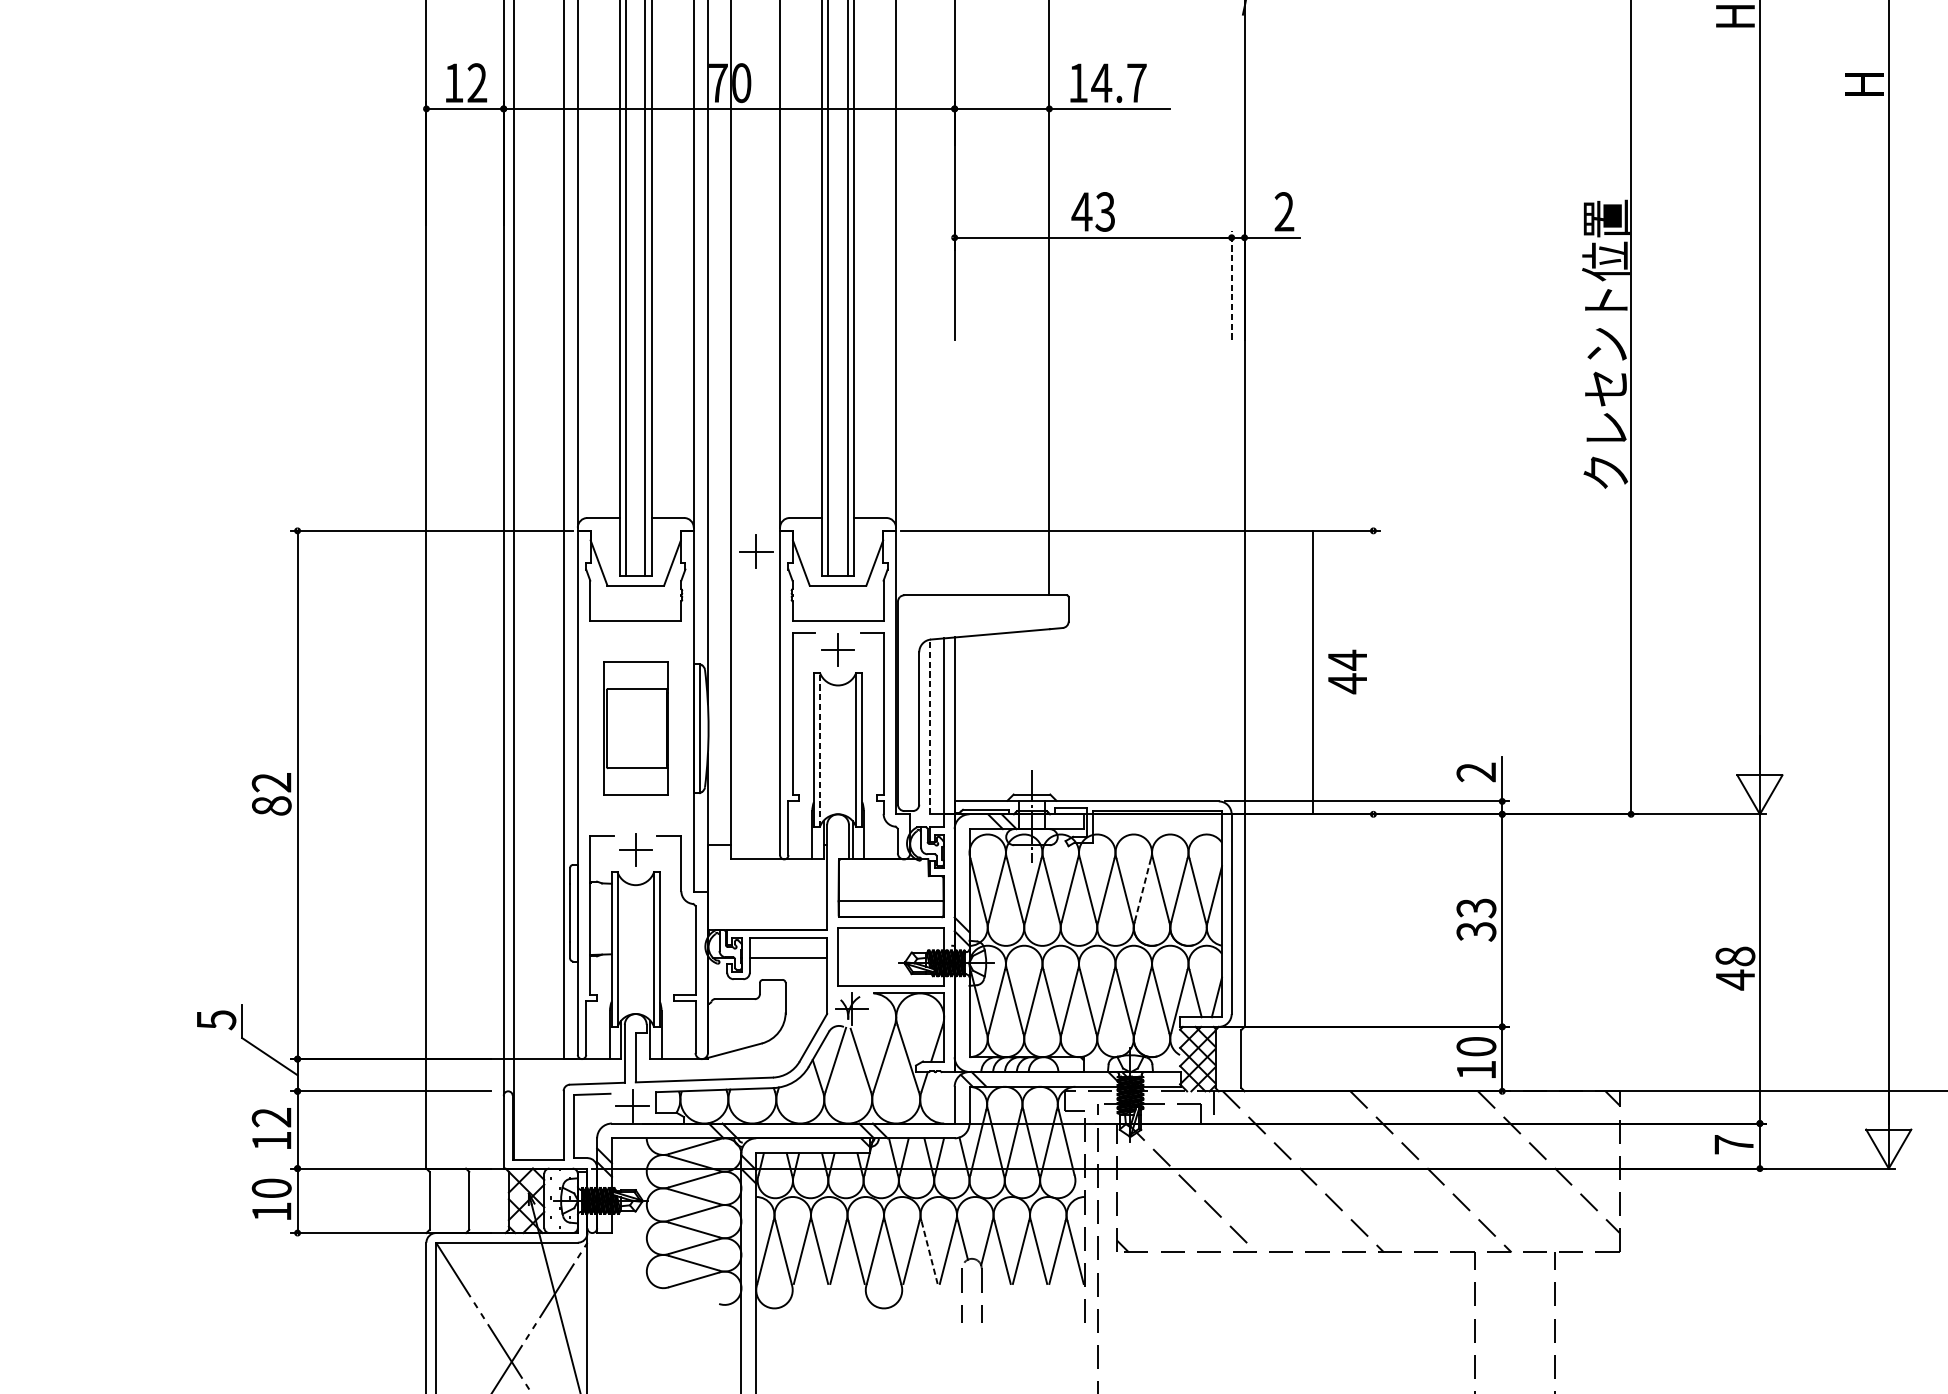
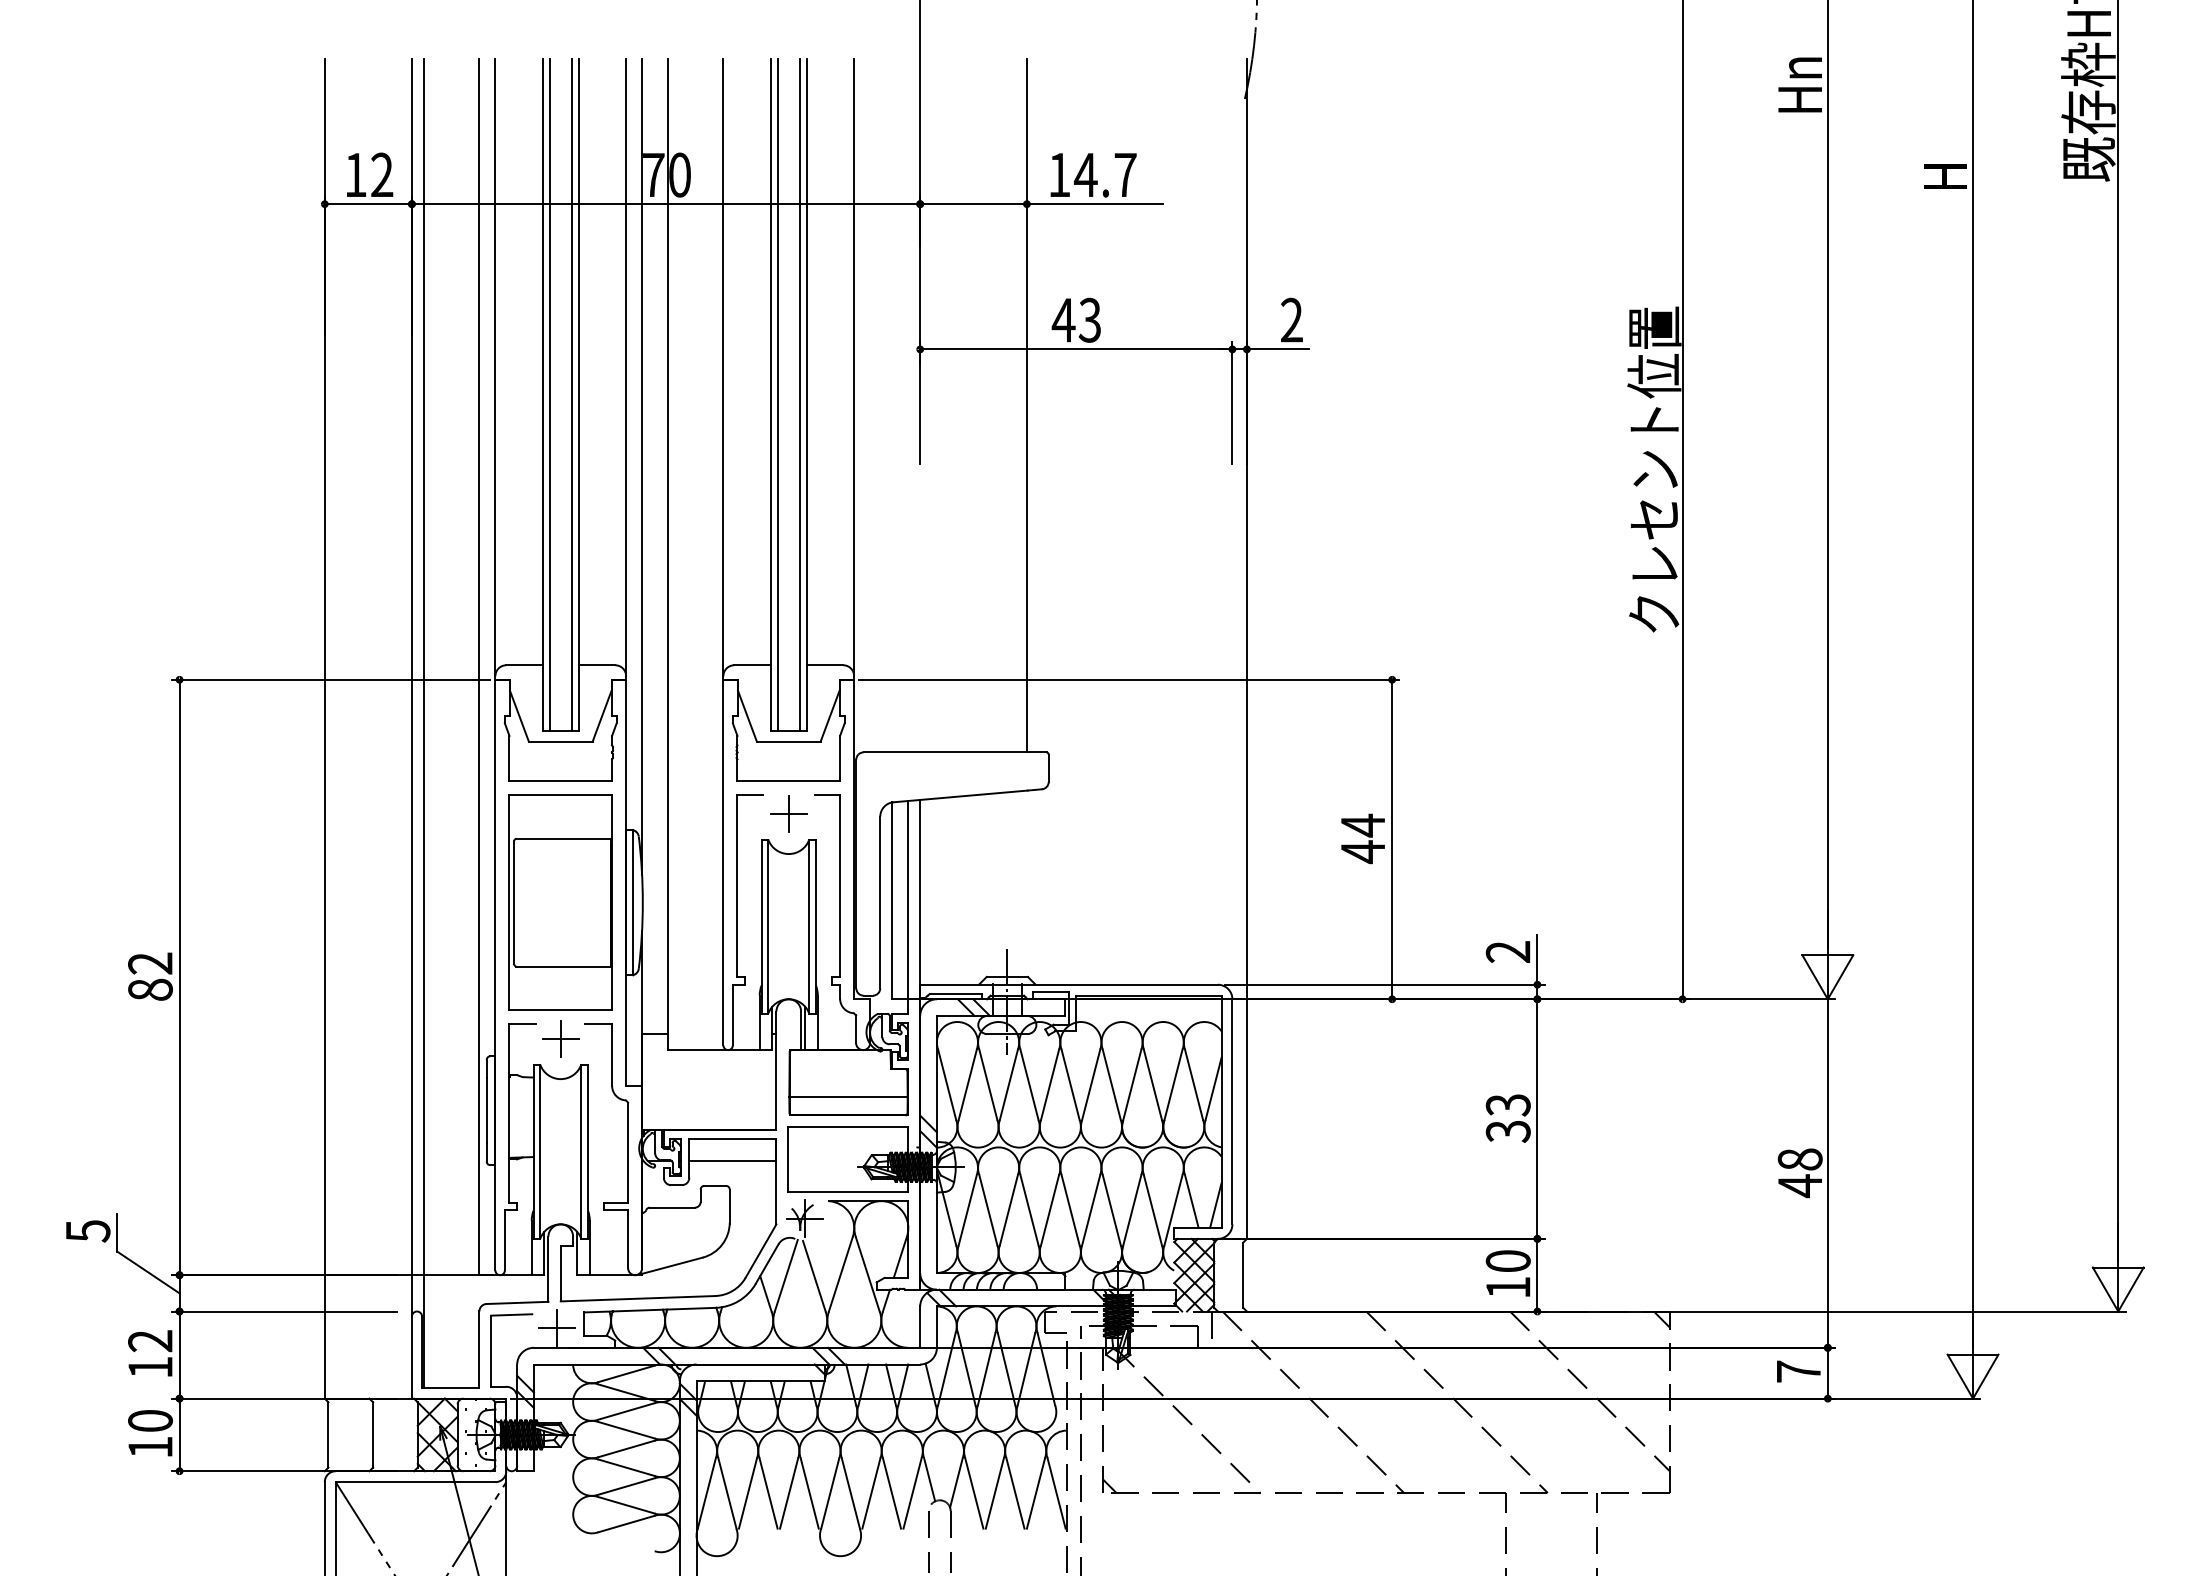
line: (1231, 285) -> (1232, 403), dashed -> solid
part: (756, 551) -> (696, 702), removed
line: (1313, 672) -> (1392, 839), moved
line: (929, 726) -> (891, 900), dashed -> solid
part: (635, 728) -> (560, 902), size x1.43
line: (820, 749) -> (768, 926), dashed -> solid
line: (1143, 889) -> (1132, 1084), dashed -> solid
line: (930, 1252) -> (892, 1493), dashed -> solid

